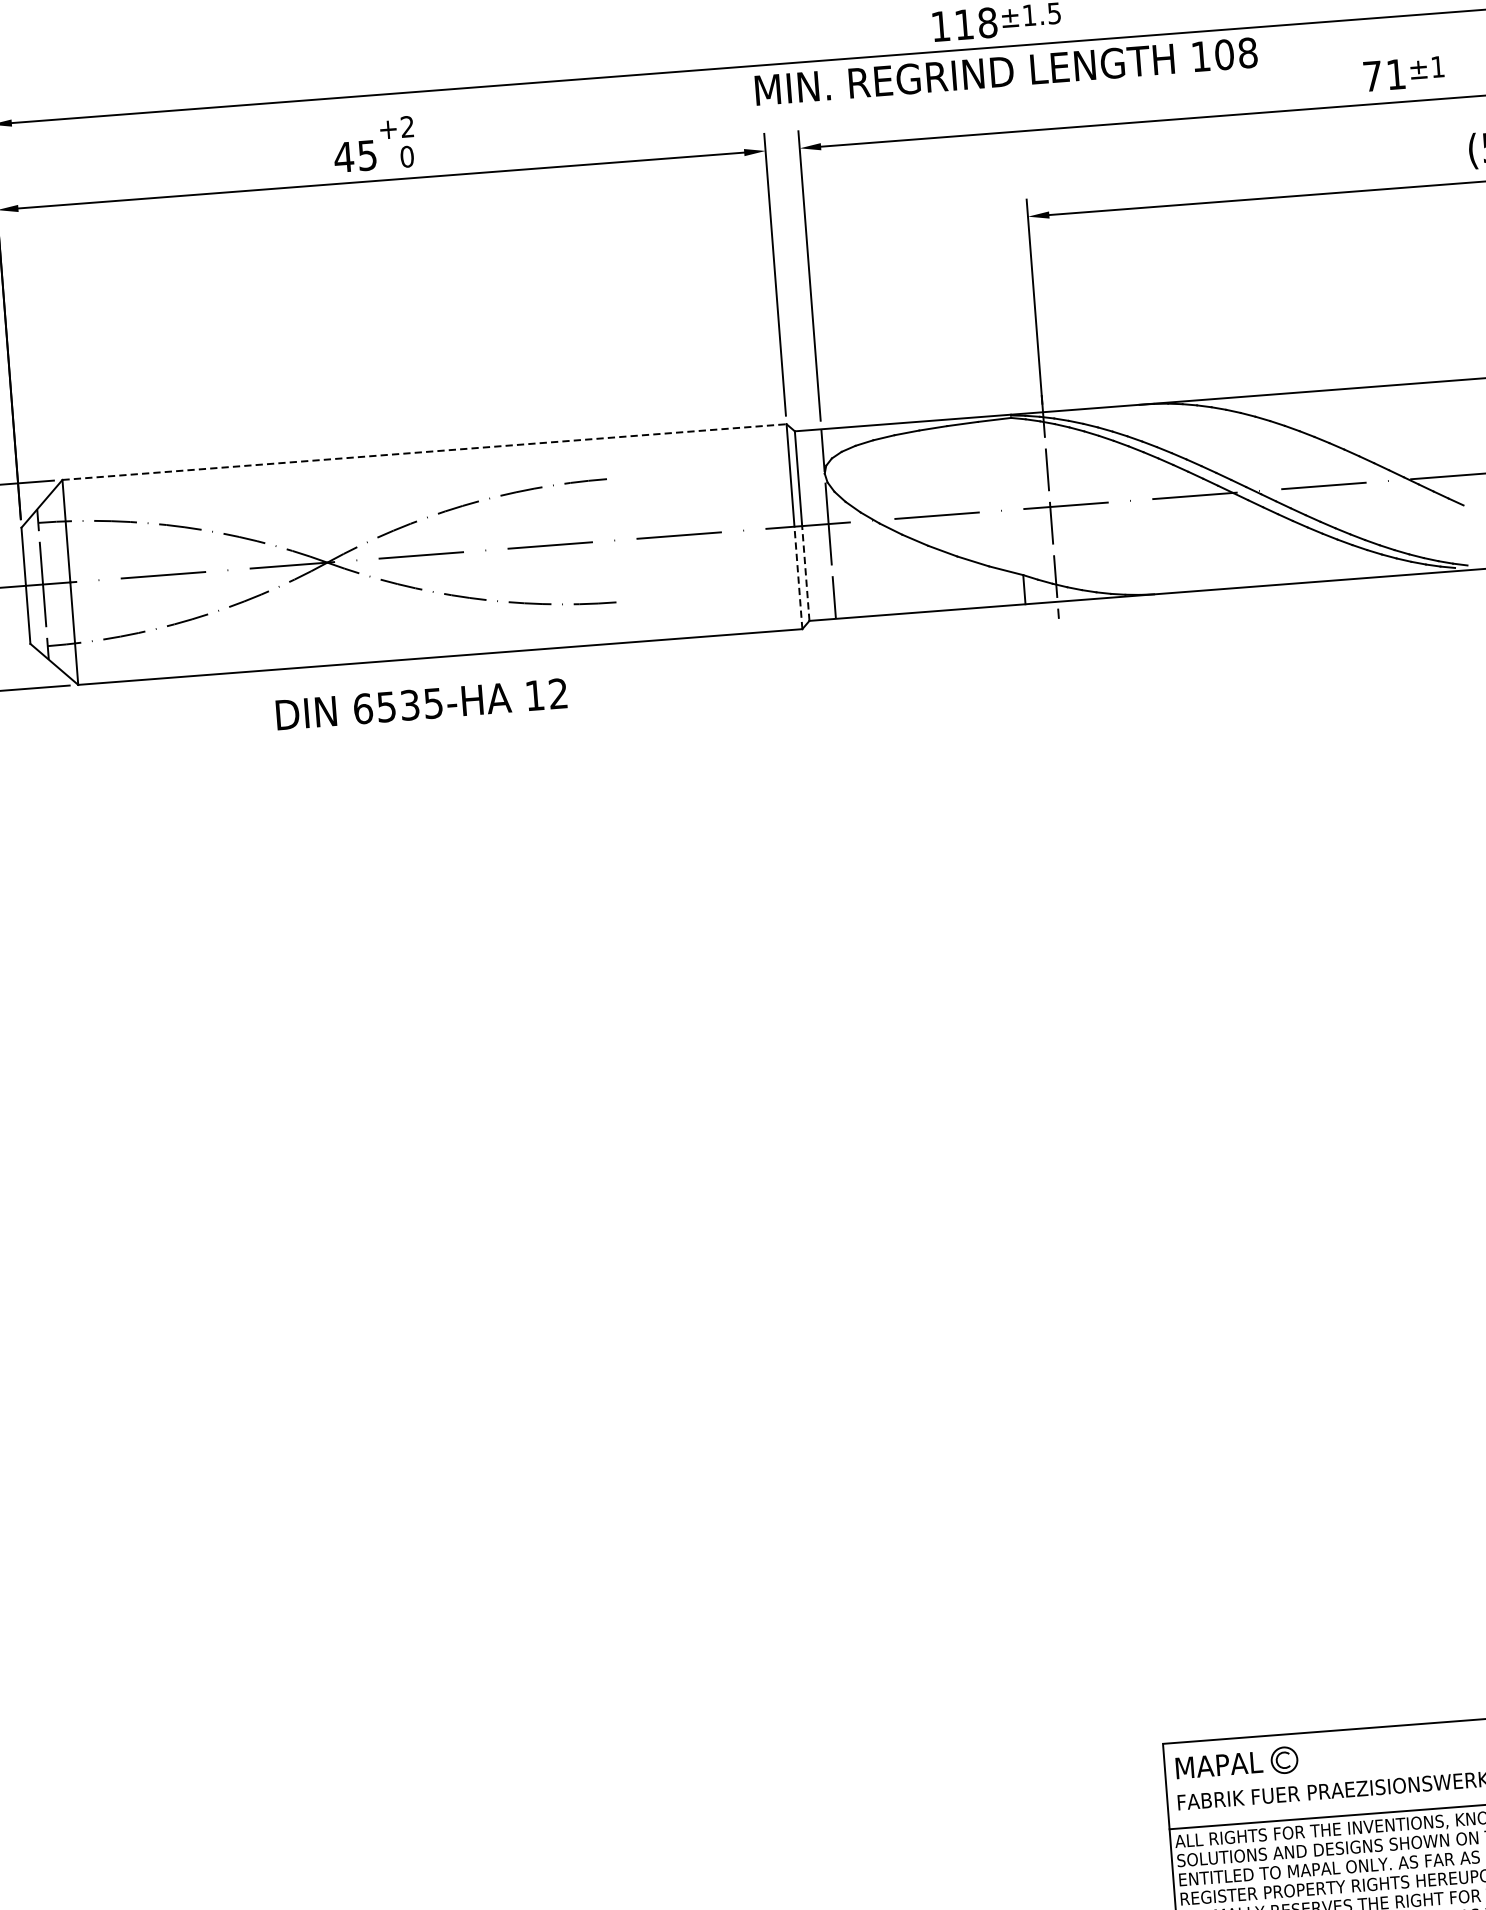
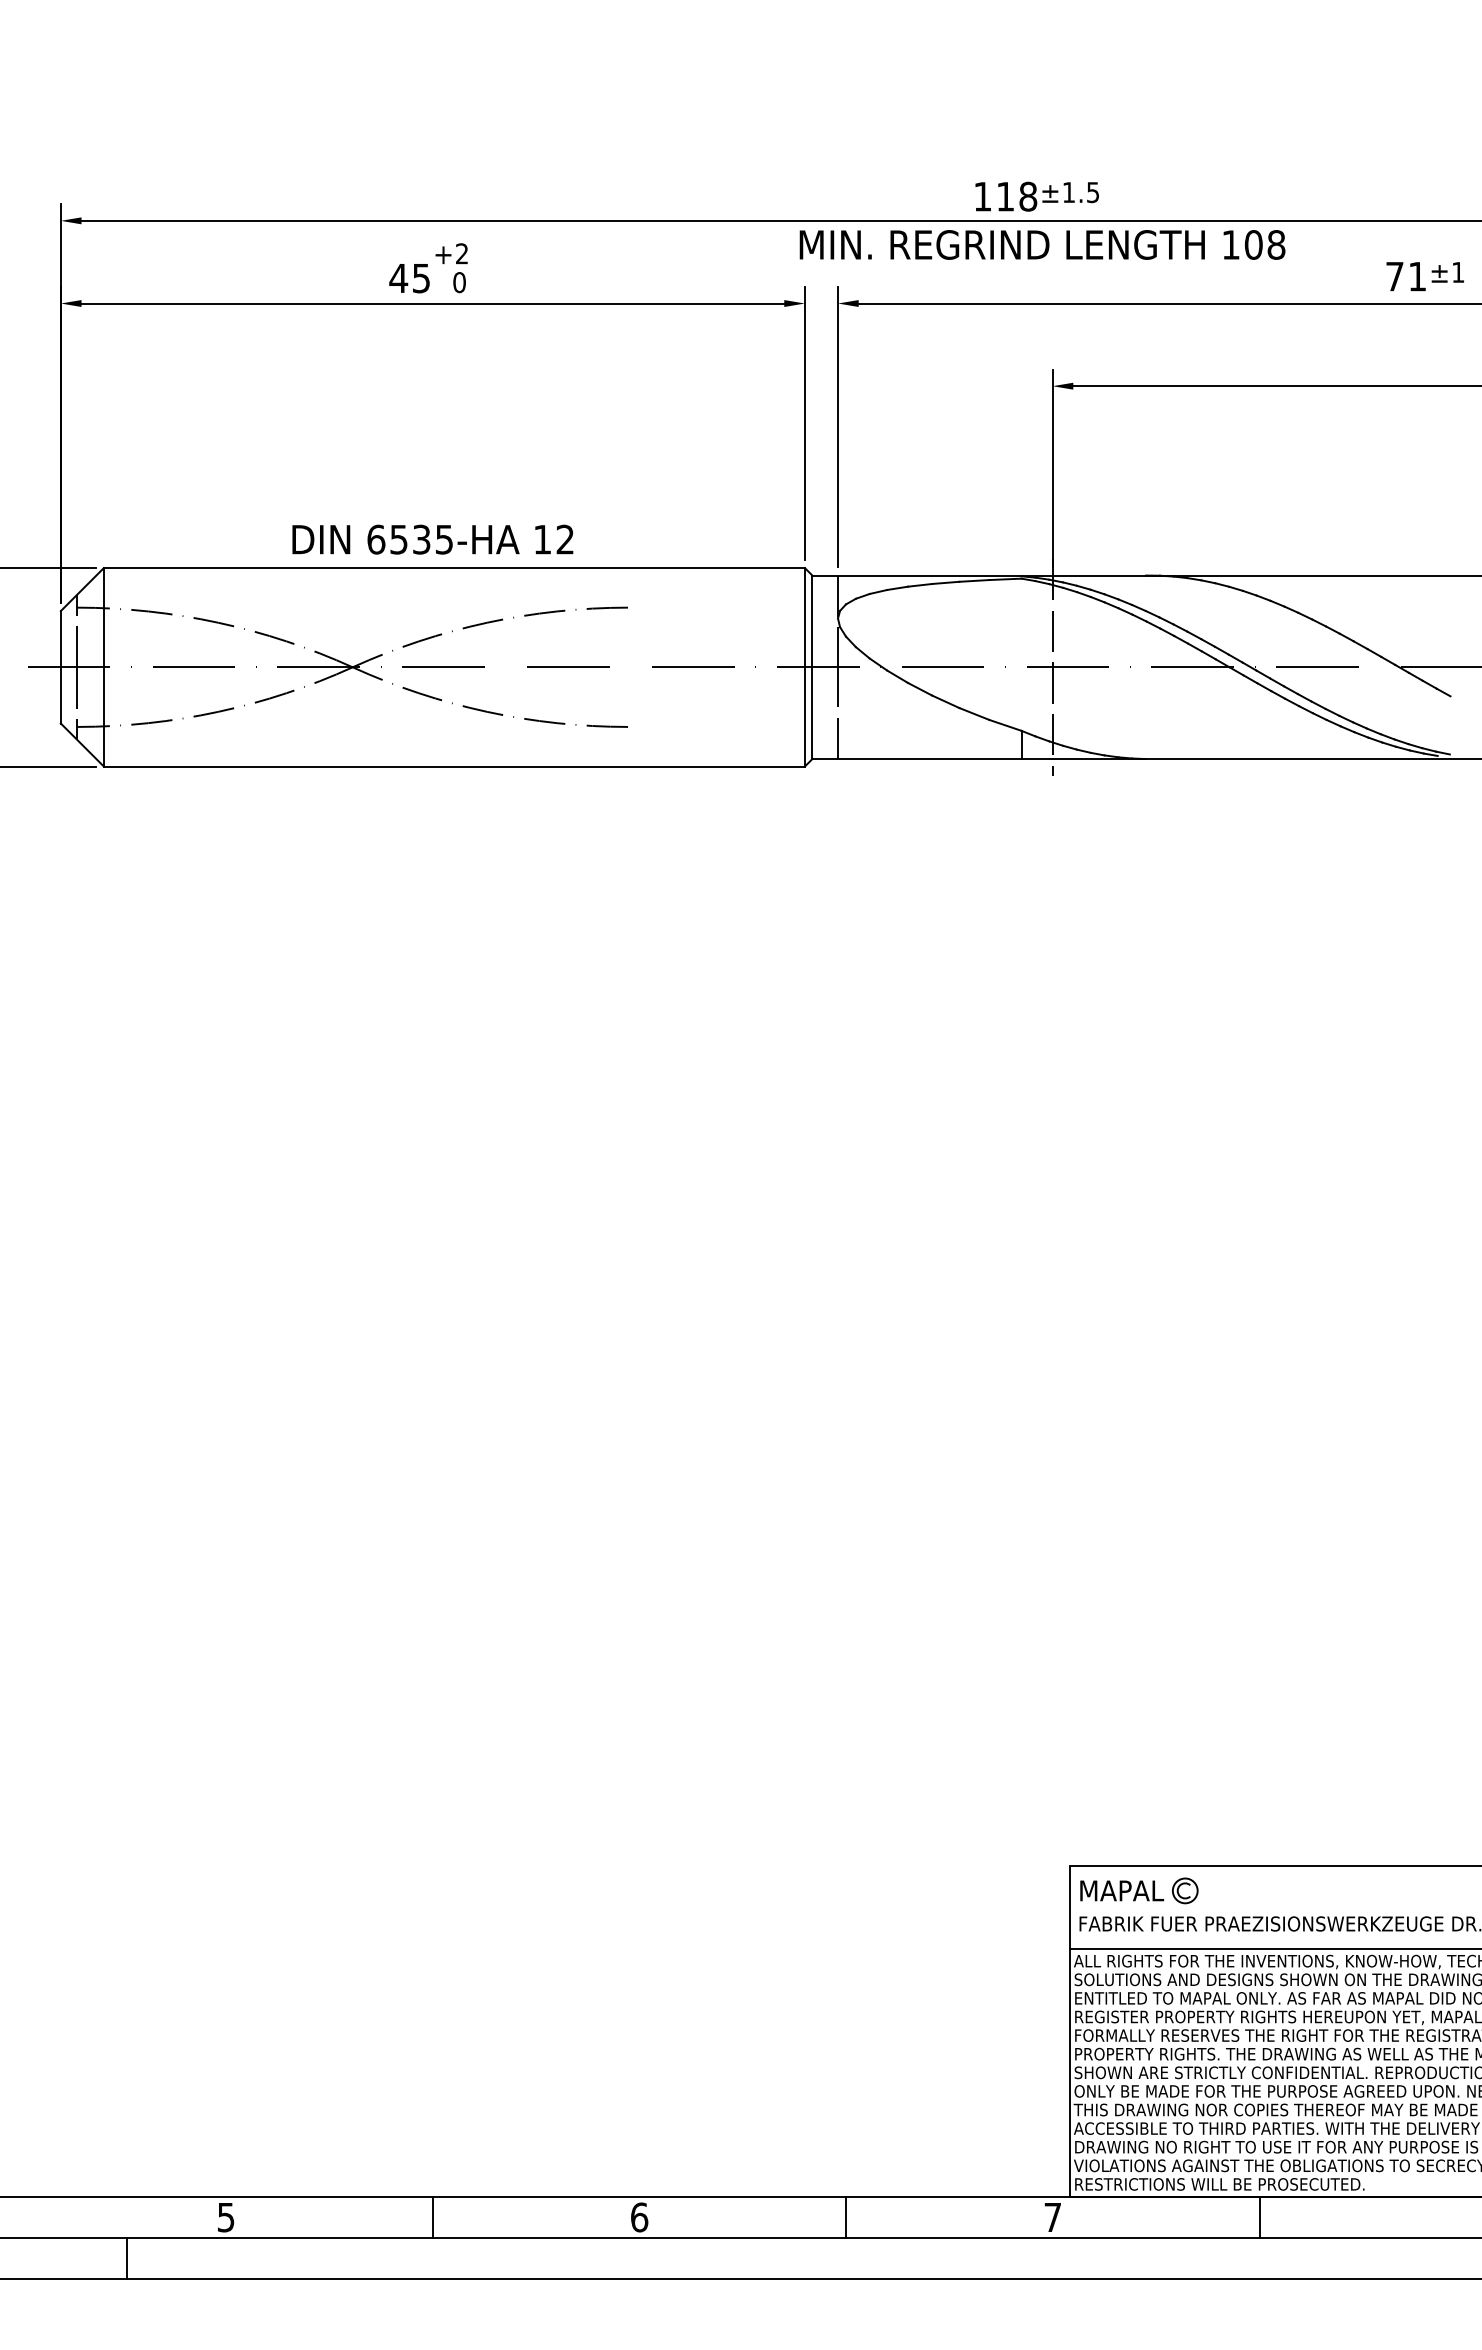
line: (424, 452) -> (454, 568), dashed -> solid
line: (805, 573) -> (812, 713), dashed -> solid
line: (797, 577) -> (804, 716), dashed -> solid
text: (421, 704) -> (432, 539), moved

